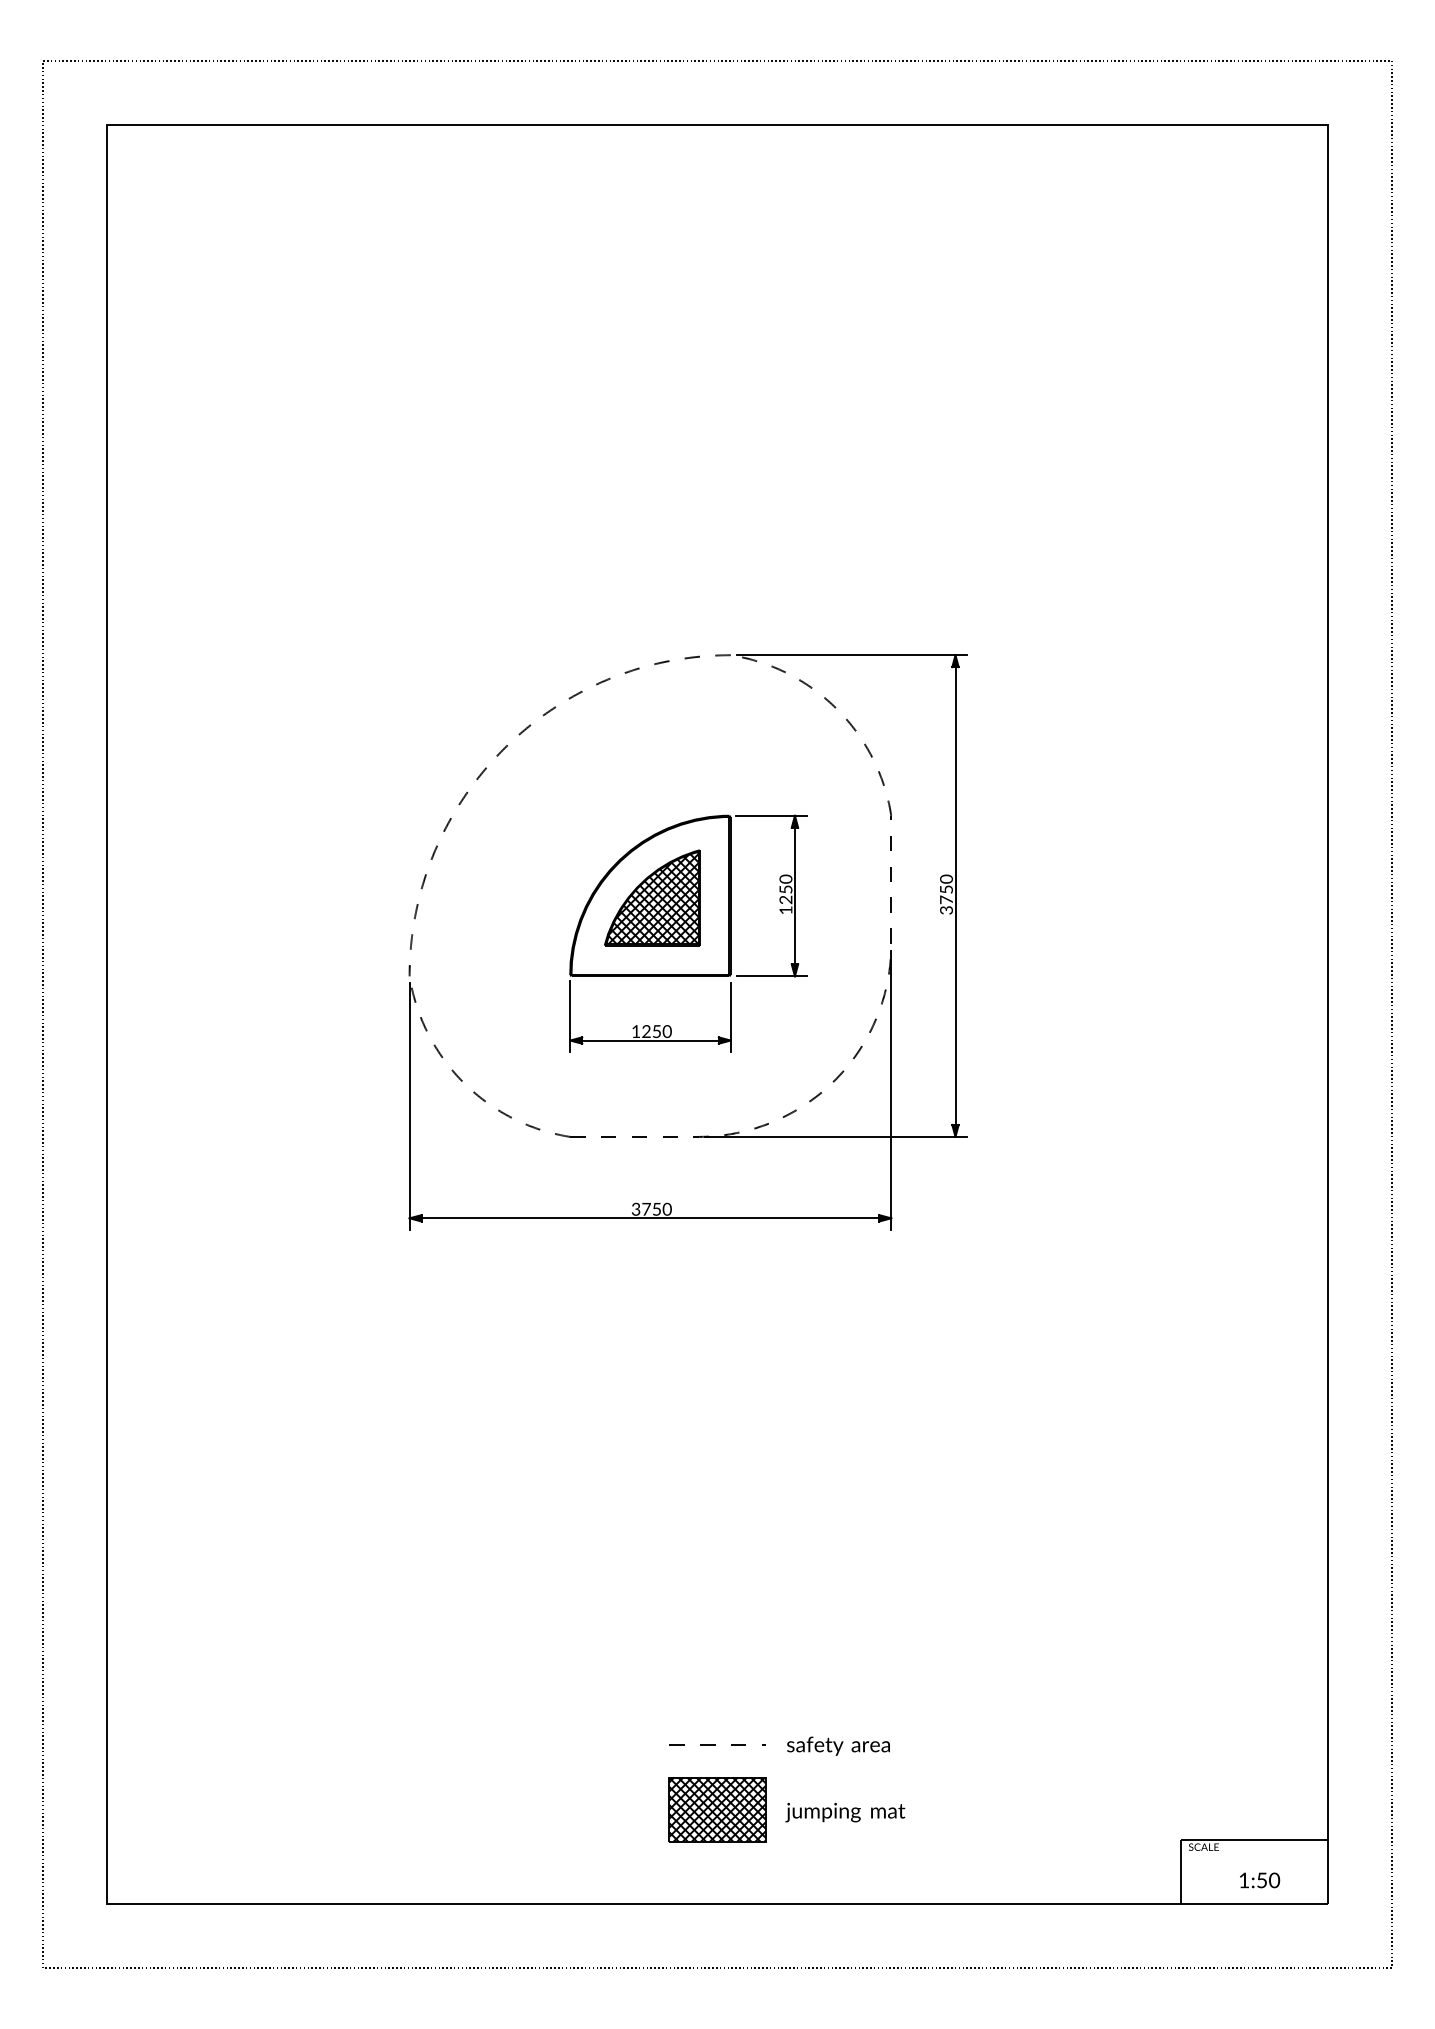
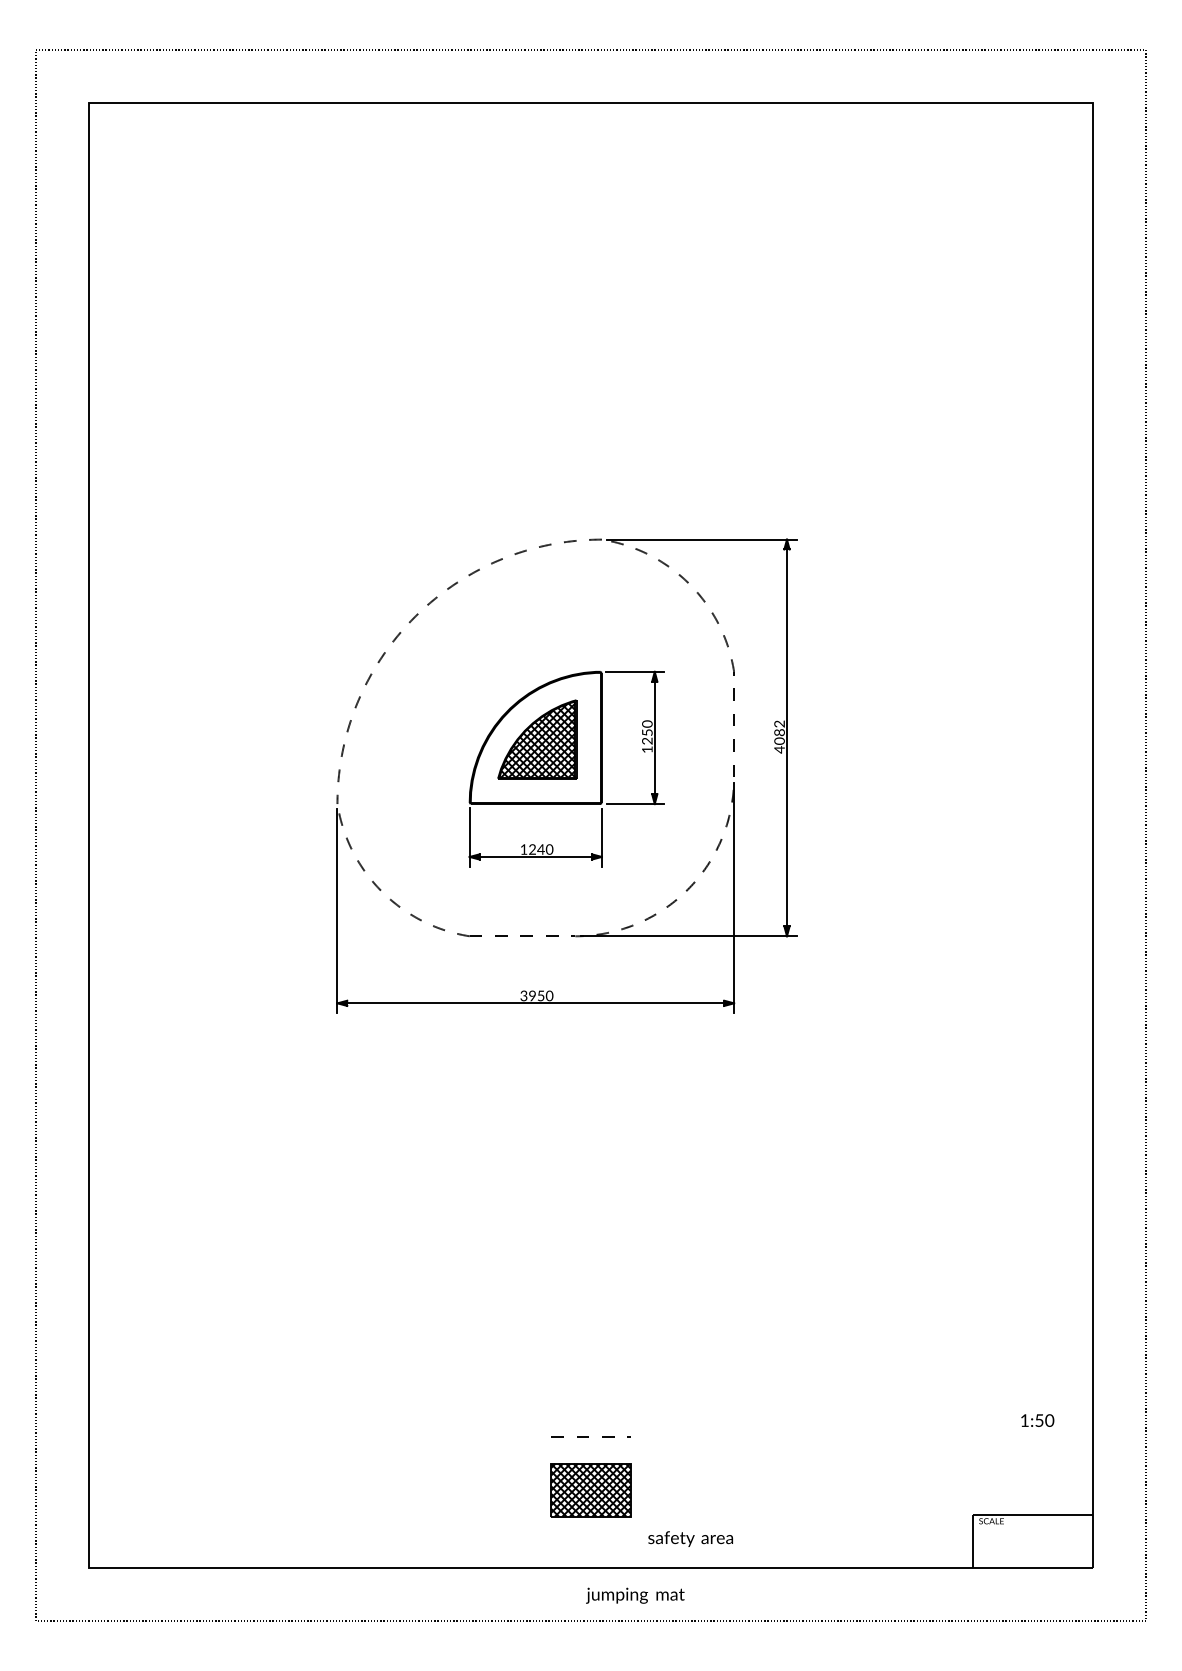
text: (946, 894) -> (779, 736), 3750 -> 4082
text: (656, 1031) -> (540, 849), 1250 -> 1240
text: (646, 1208) -> (532, 995), 3750 -> 3950
text: (838, 1745) -> (690, 1538), moved
text: (845, 1812) -> (635, 1595), moved
text: (1259, 1880) -> (1037, 1420), moved

